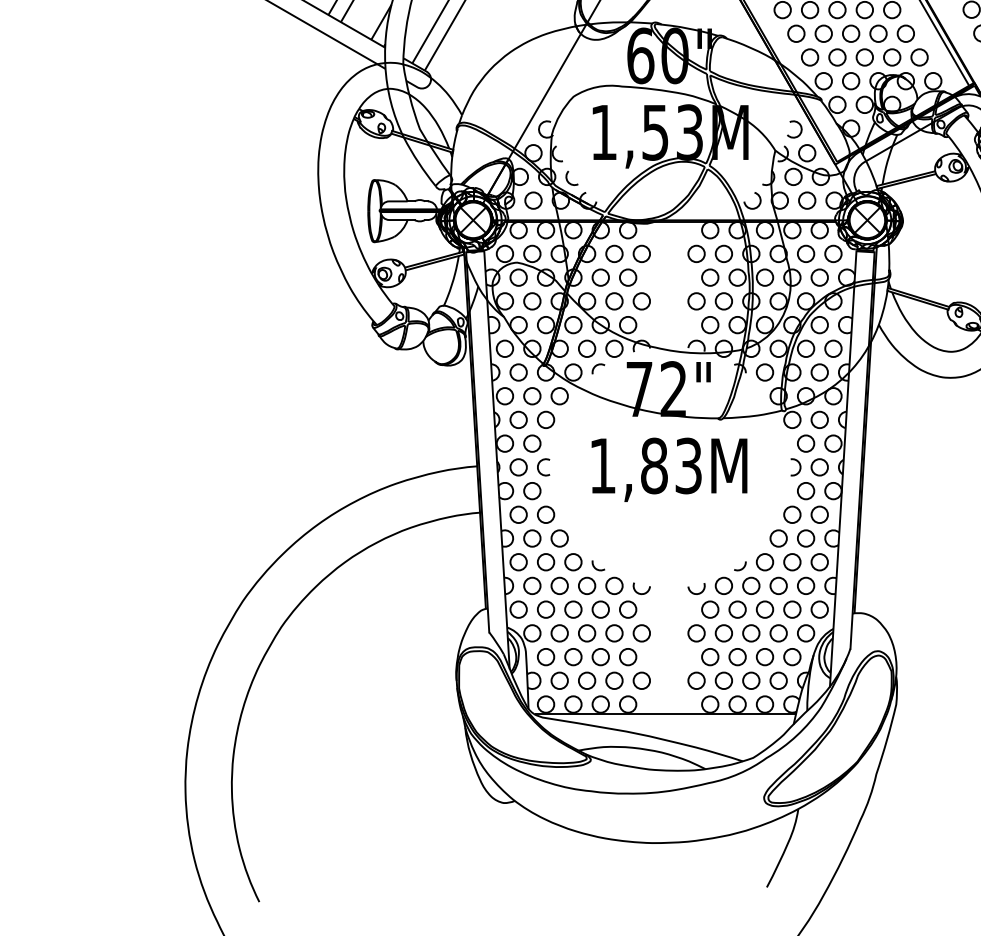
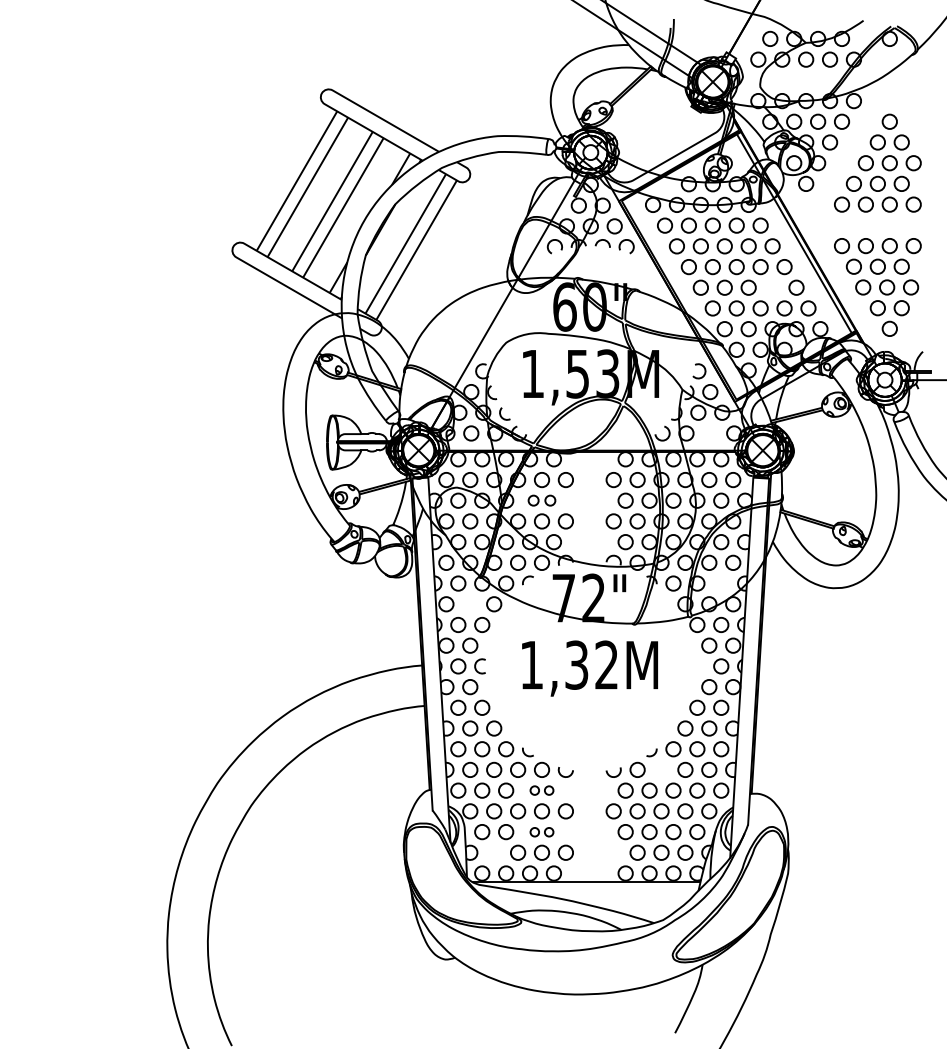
circle: (878, 33) -> (772, 287), removed
circle: (807, 200) -> (710, 433), removed
part: (613, 277) -> (541, 500), size x0.7
circle: (820, 372) -> (721, 583), removed
circle: (532, 396) -> (470, 604), removed
text: (671, 465) -> (591, 664), 1,83M -> 1,32M
arc: (799, 467) -> (703, 666), removed
circle: (751, 585) -> (661, 769), removed
part: (613, 609) -> (541, 790), size x0.6
part: (613, 657) -> (541, 832), size x0.6
circle: (560, 680) -> (494, 852), removed
circle: (696, 680) -> (613, 852), removed

